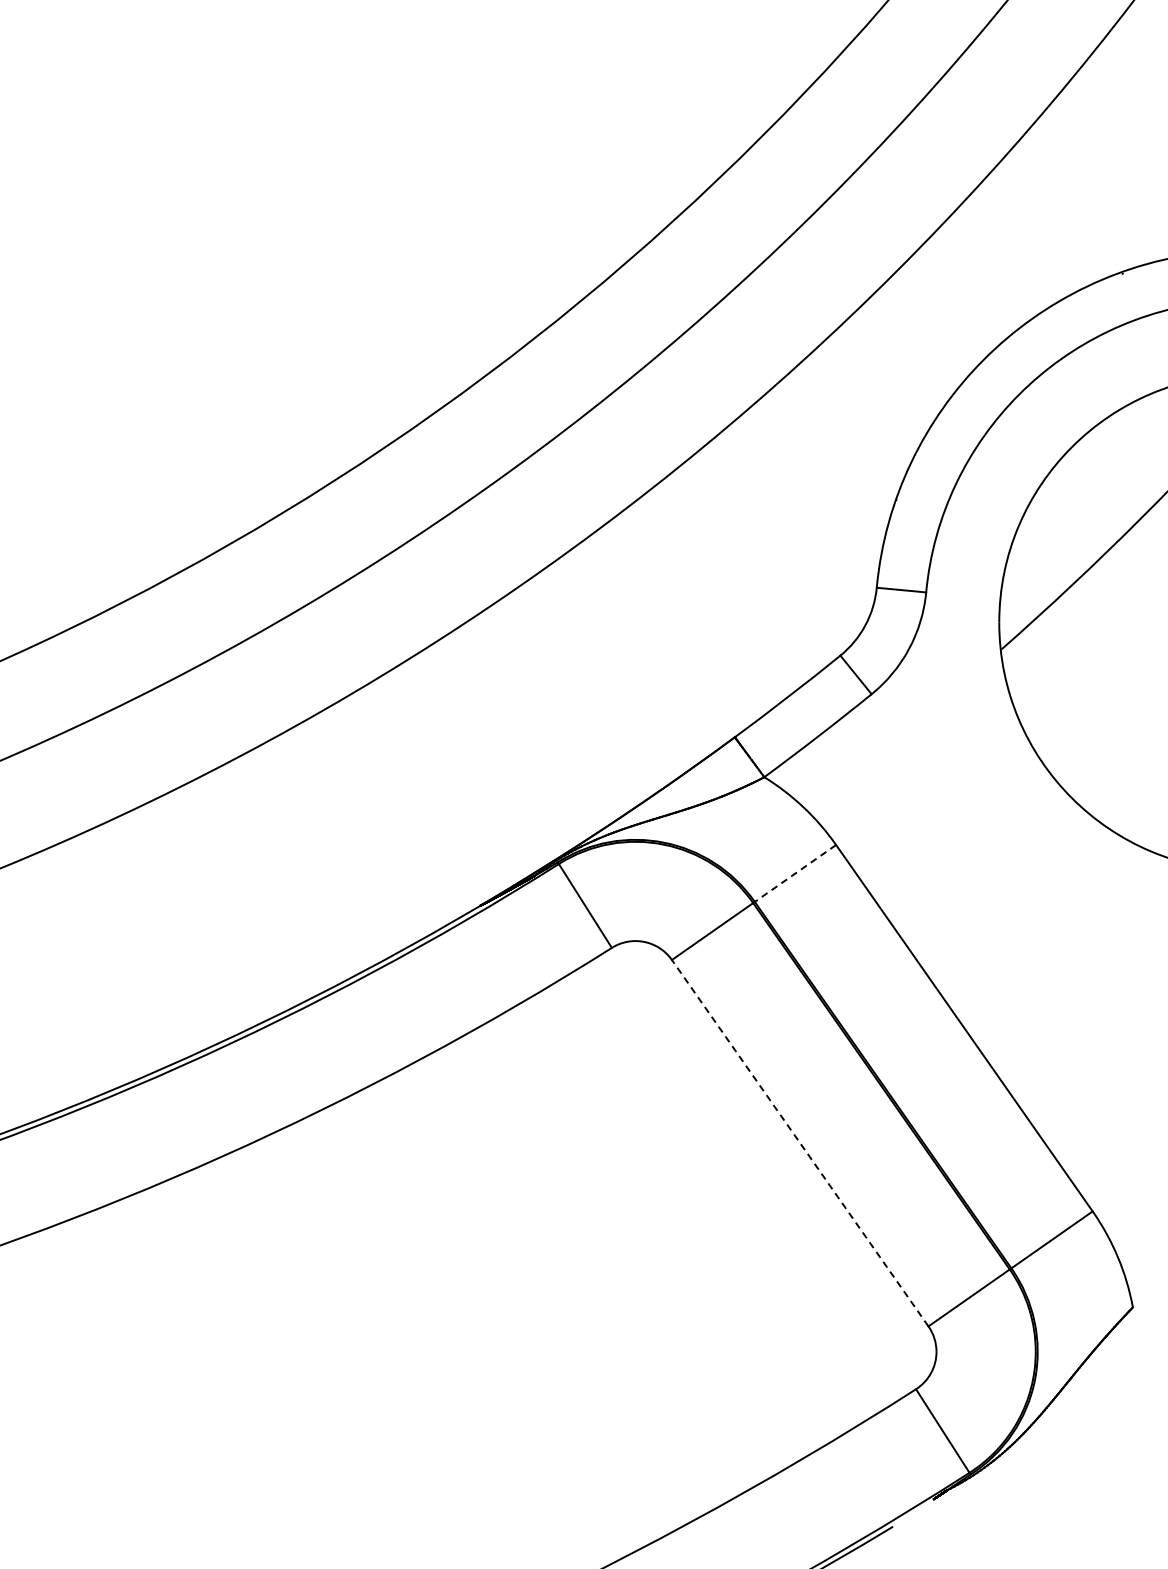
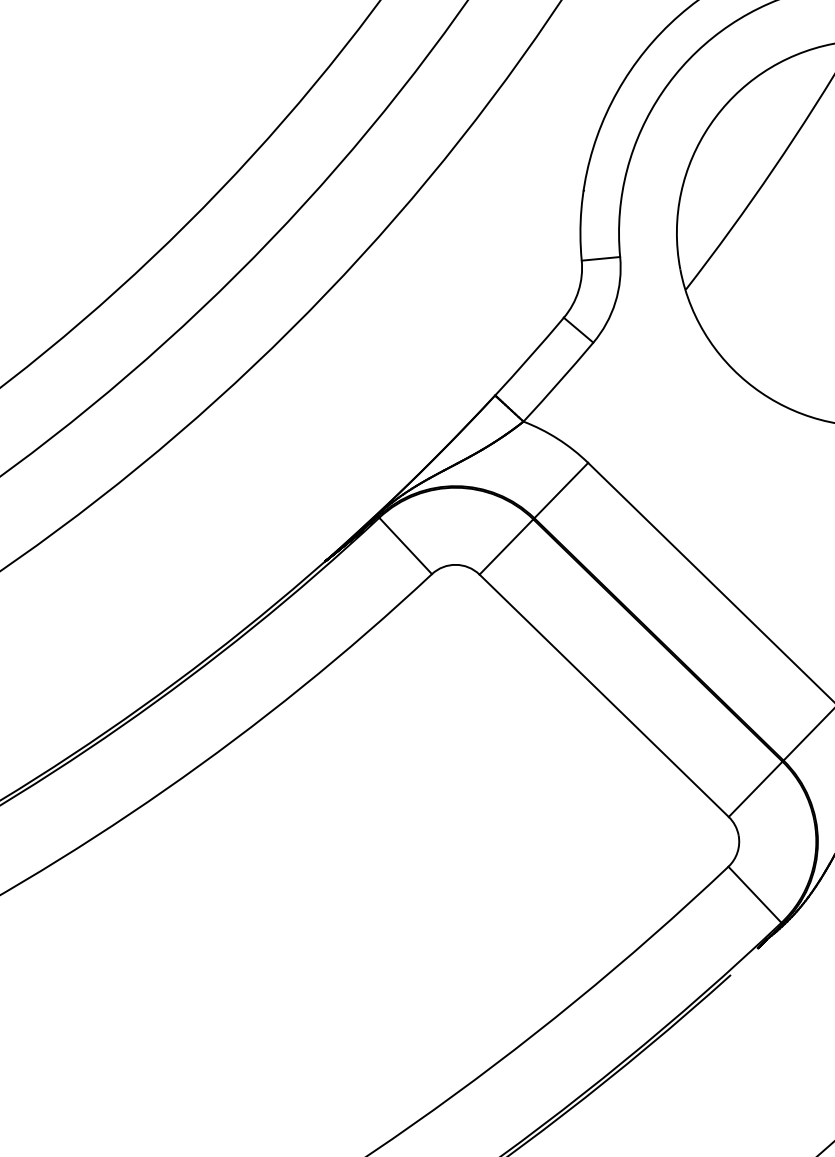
line: (795, 873) -> (561, 490), dashed -> solid
line: (800, 1143) -> (604, 695), dashed -> solid

